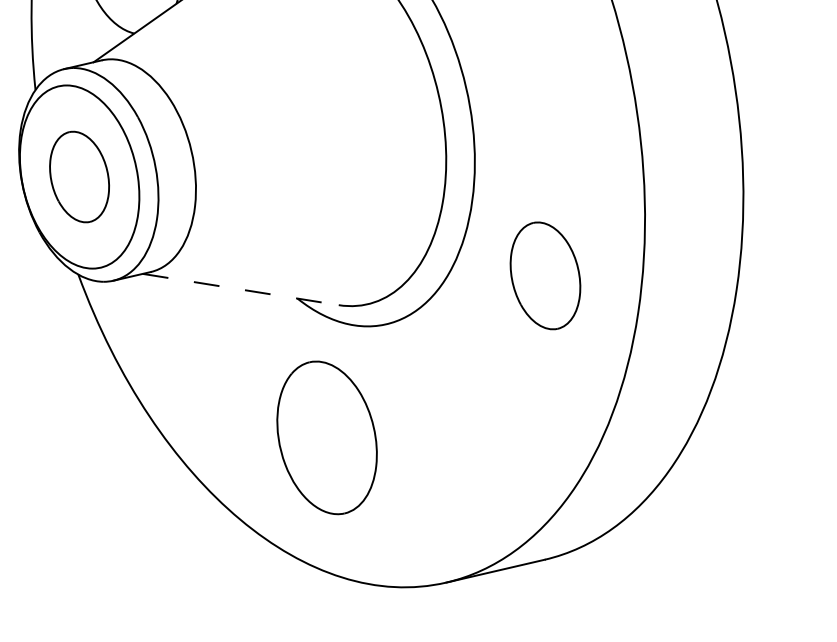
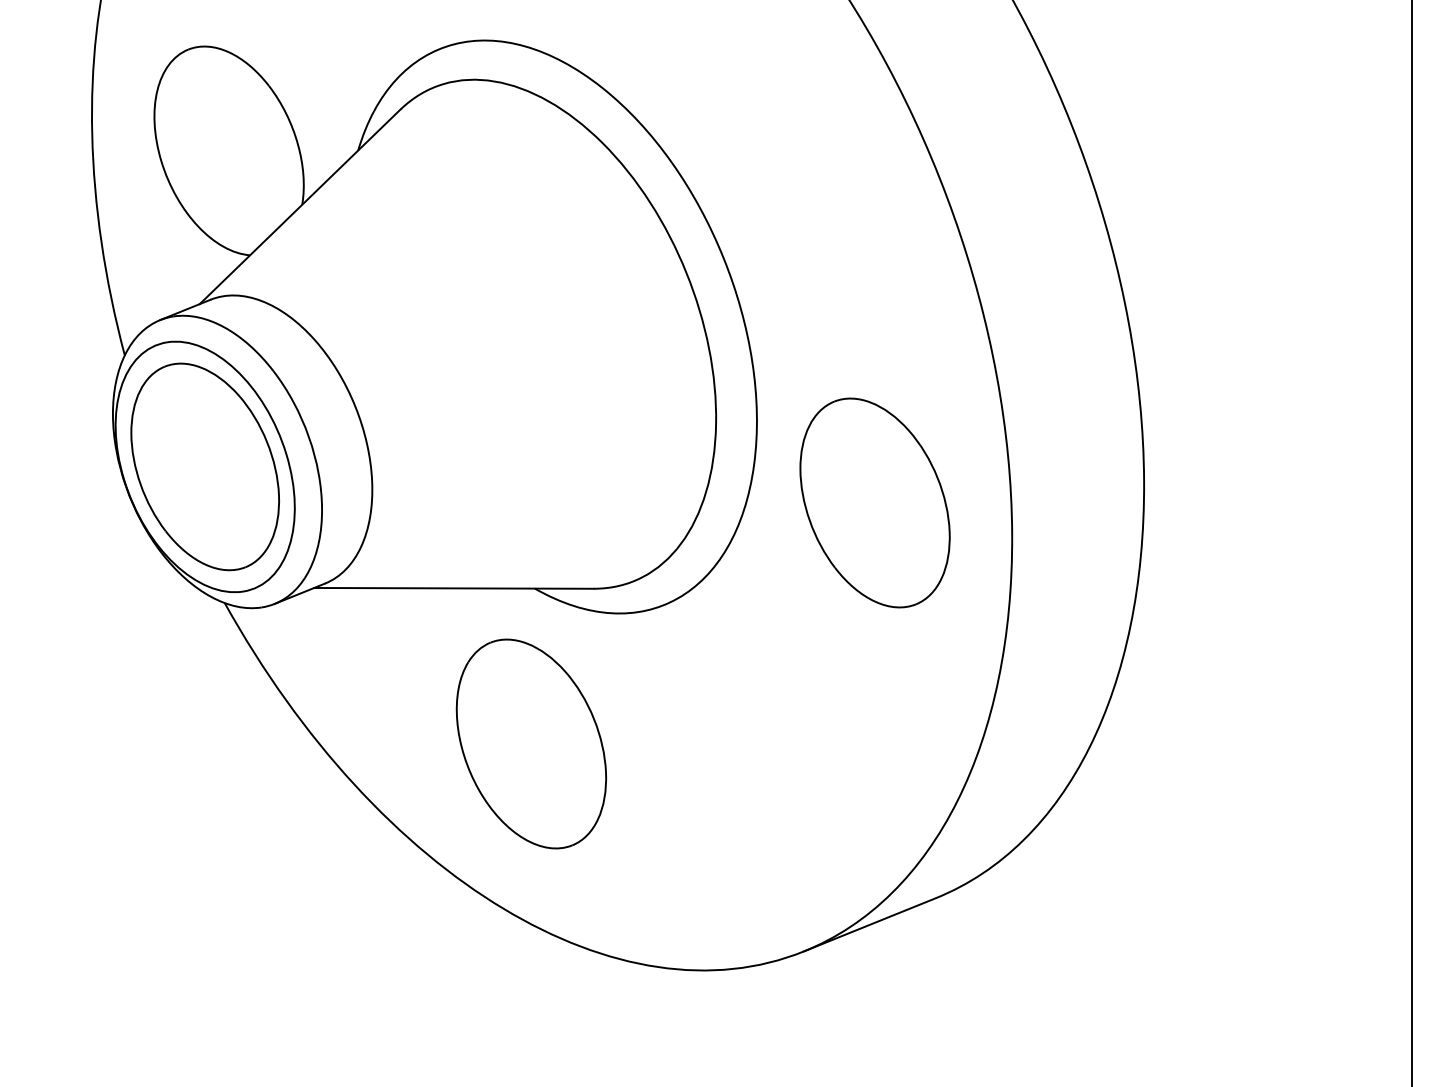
part: (79, 176) -> (204, 466), size x1.67
part: (545, 275) -> (874, 502), size x1.43
line: (241, 289) -> (454, 588), dashed -> solid
part: (327, 437) -> (531, 743), moved

